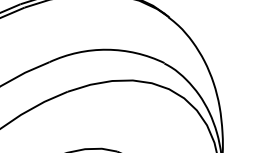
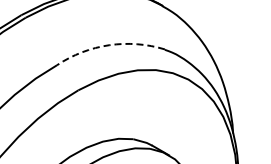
arc: (107, 50) -> (109, 45), solid -> dashed

